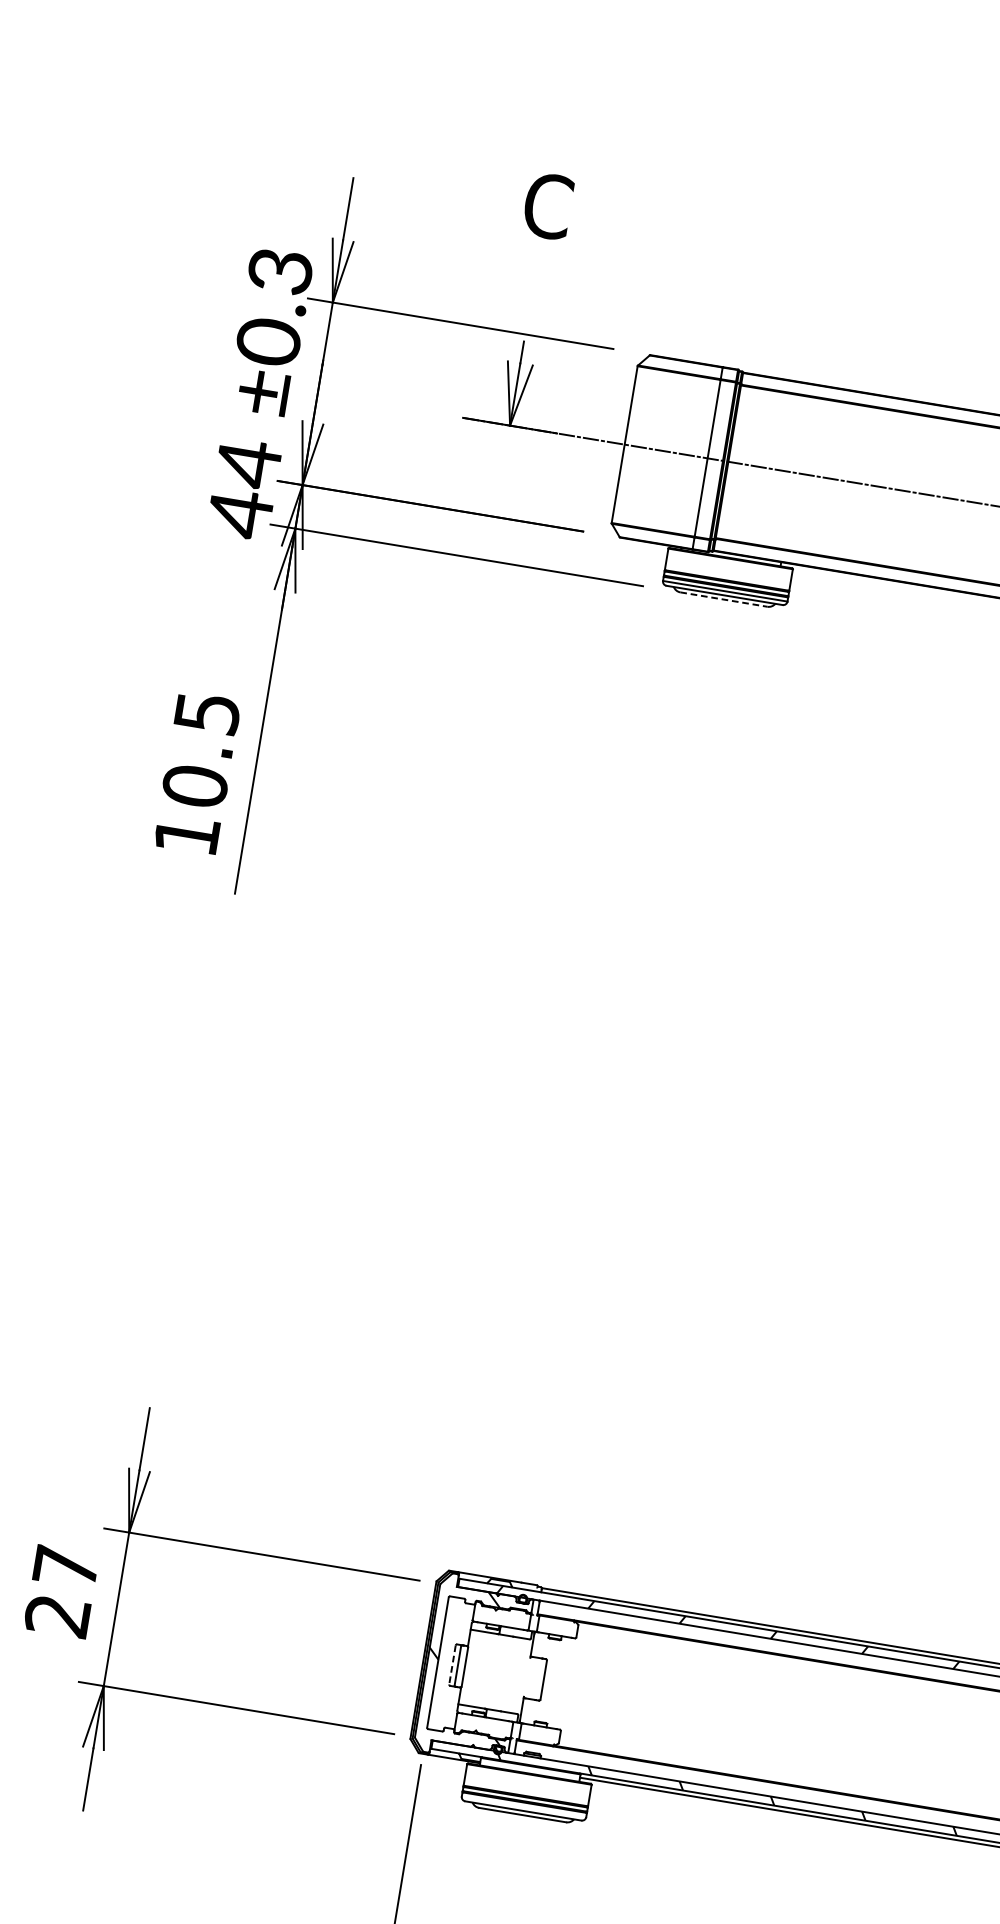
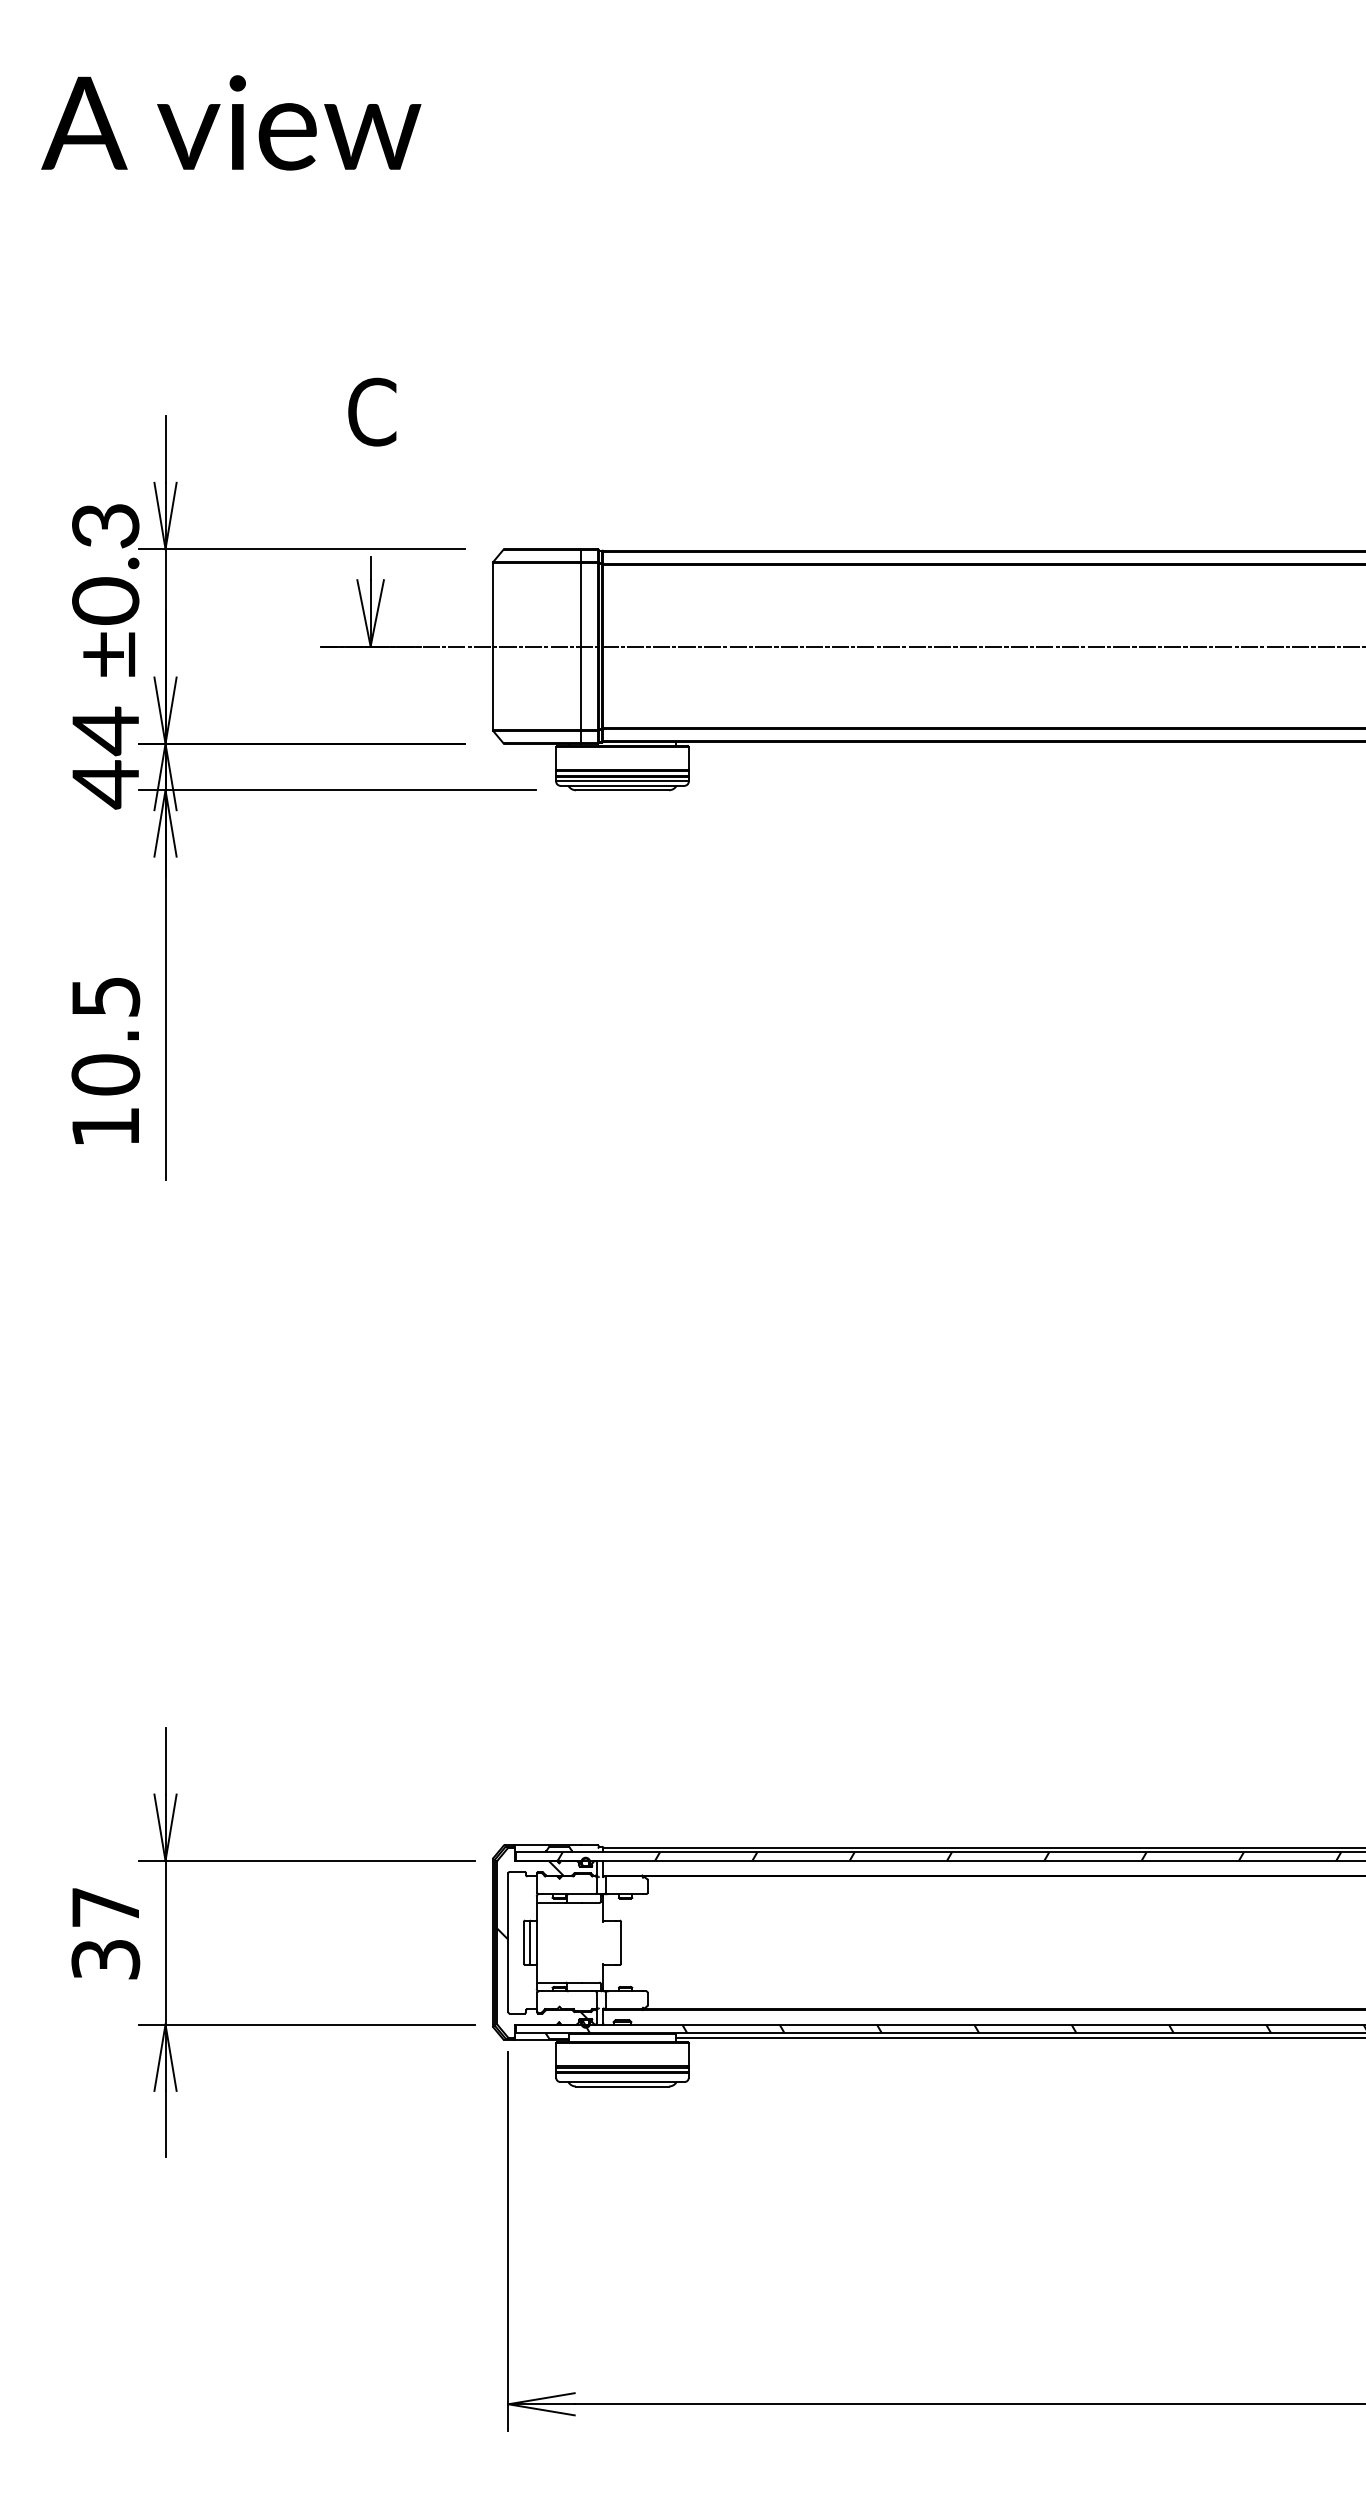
line: (723, 599) -> (622, 790), dashed -> solid
text: (57, 1615) -> (105, 1959), 27 -> 37
line: (452, 1664) -> (523, 1942), dashed -> solid

